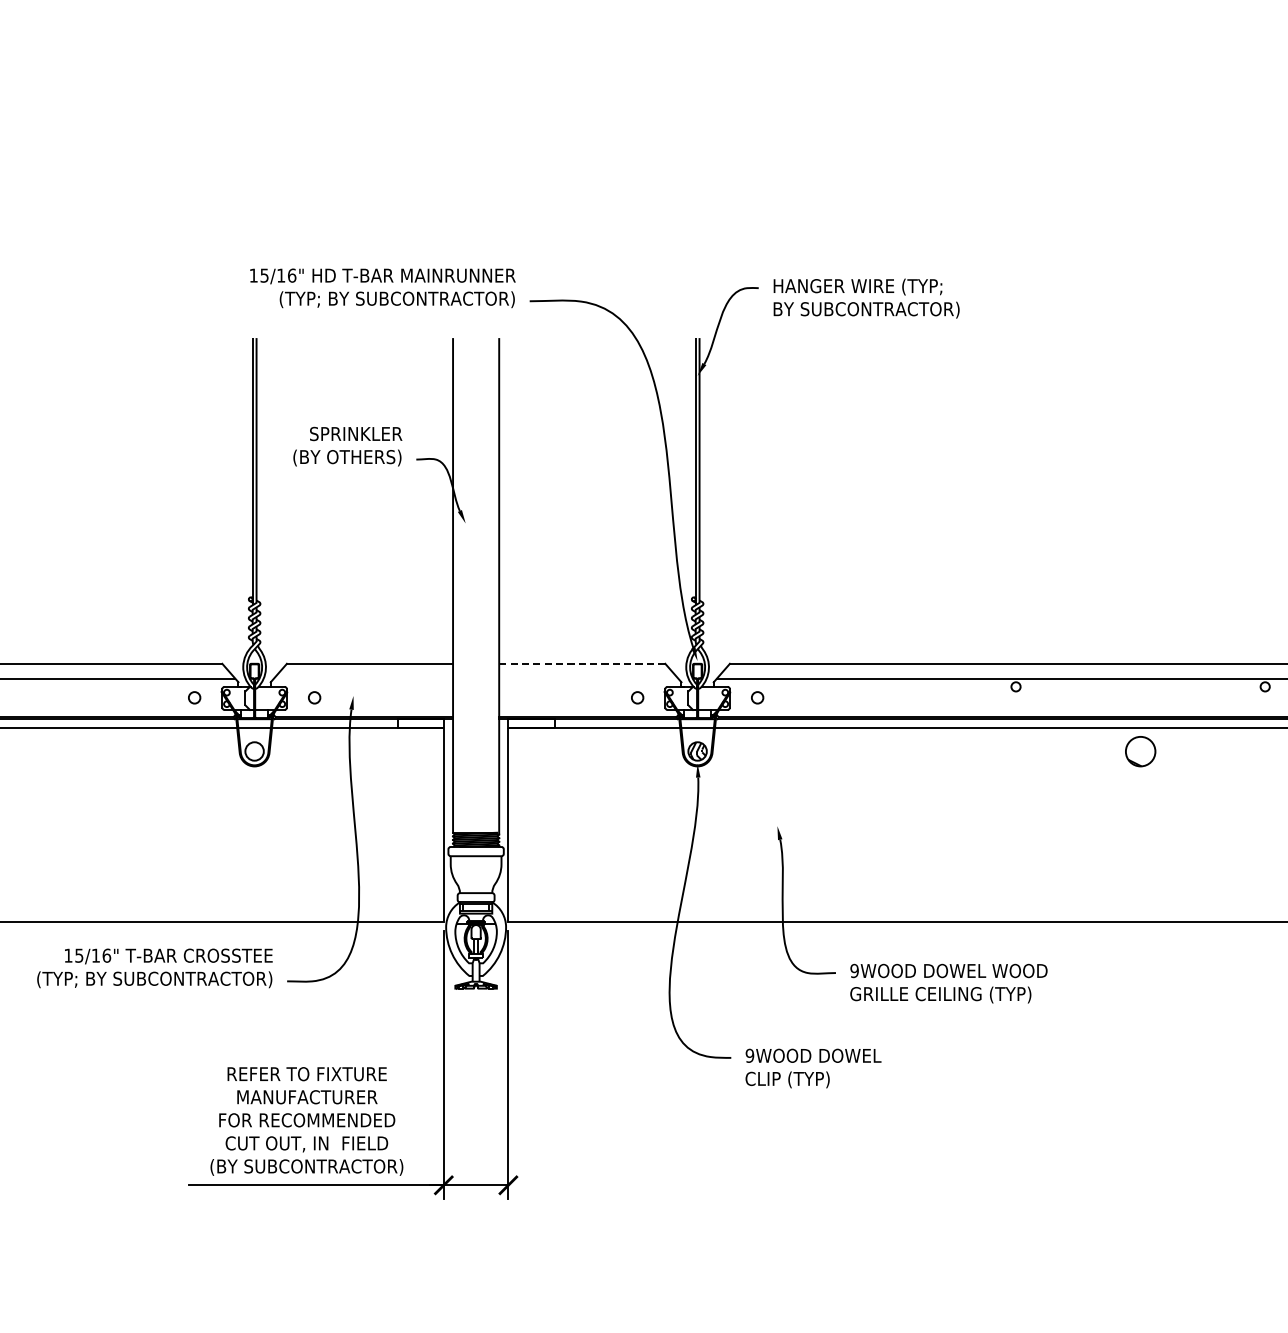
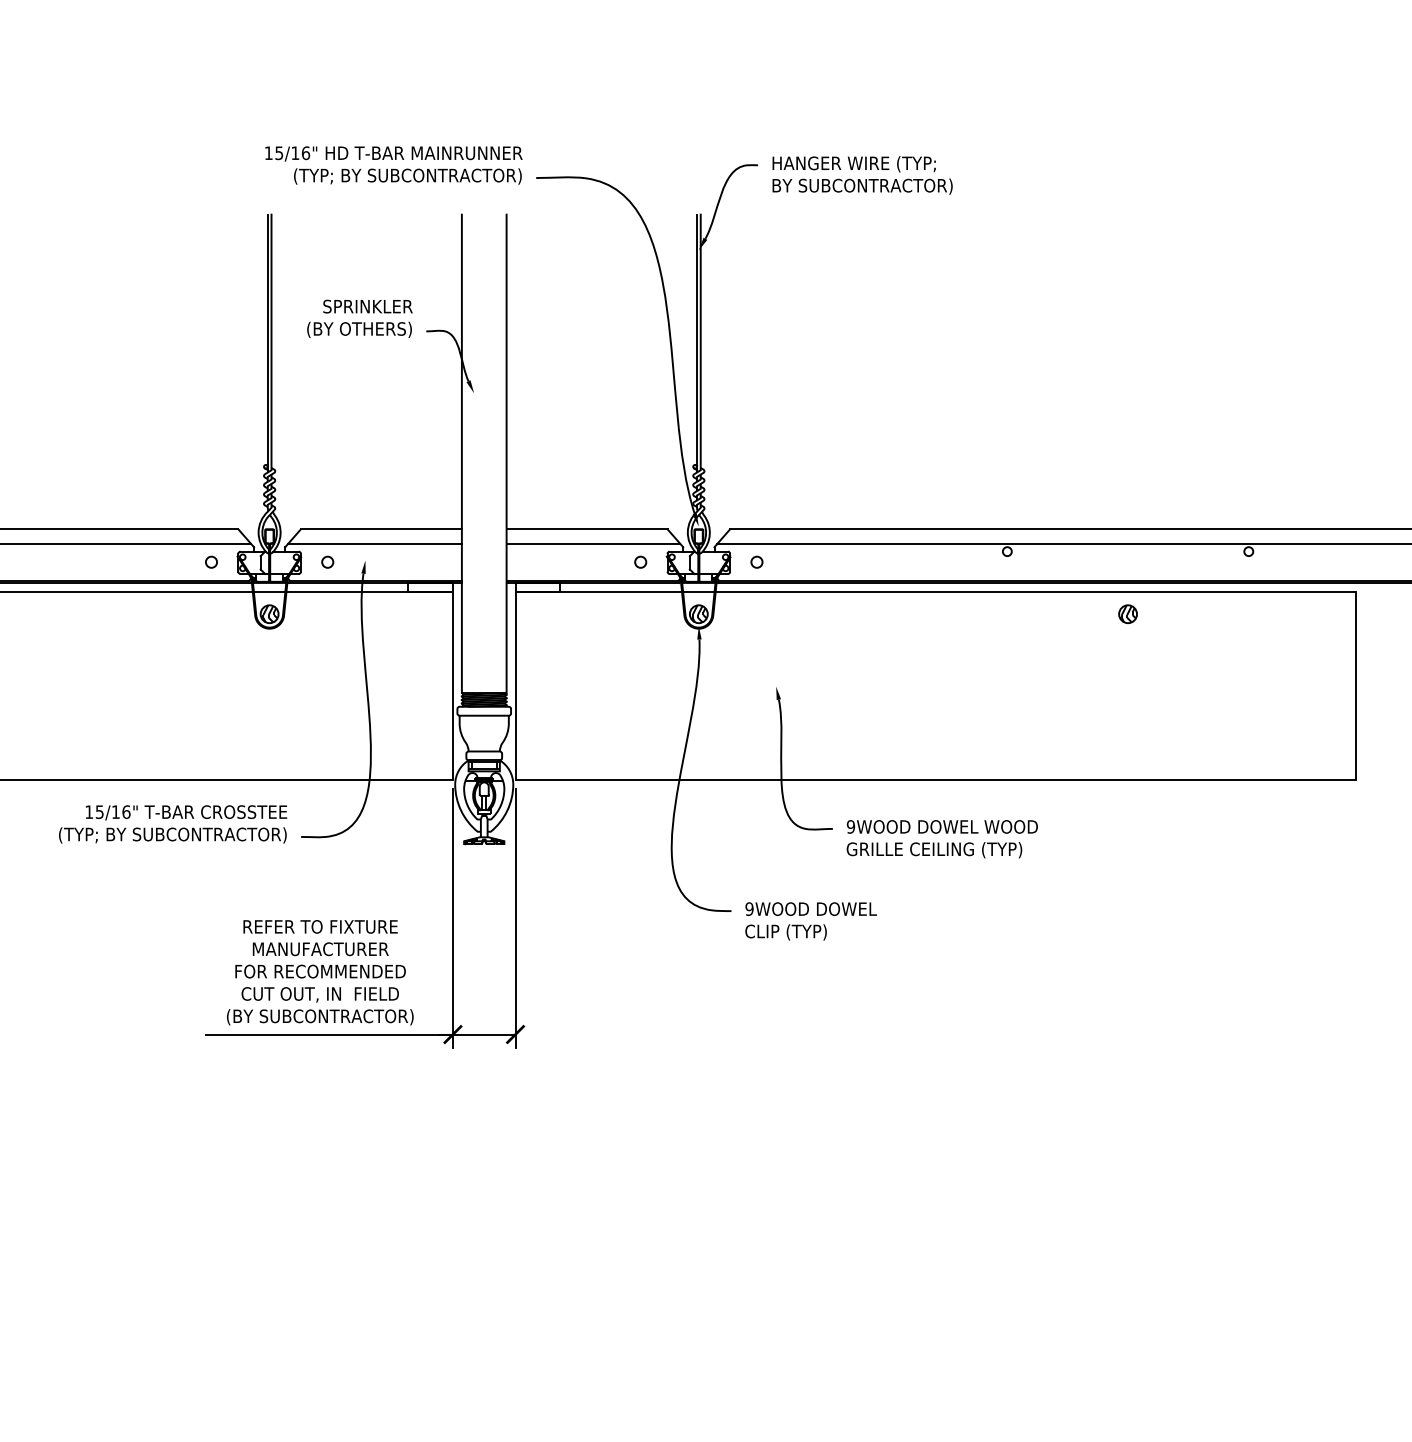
line: (582, 664) -> (587, 529), dashed -> solid
line: (362, 678) -> (374, 543), added
line: (588, 678) -> (593, 543), added
hatch: (255, 750) -> (270, 613), added
part: (1140, 750) -> (1127, 613), size x0.62

